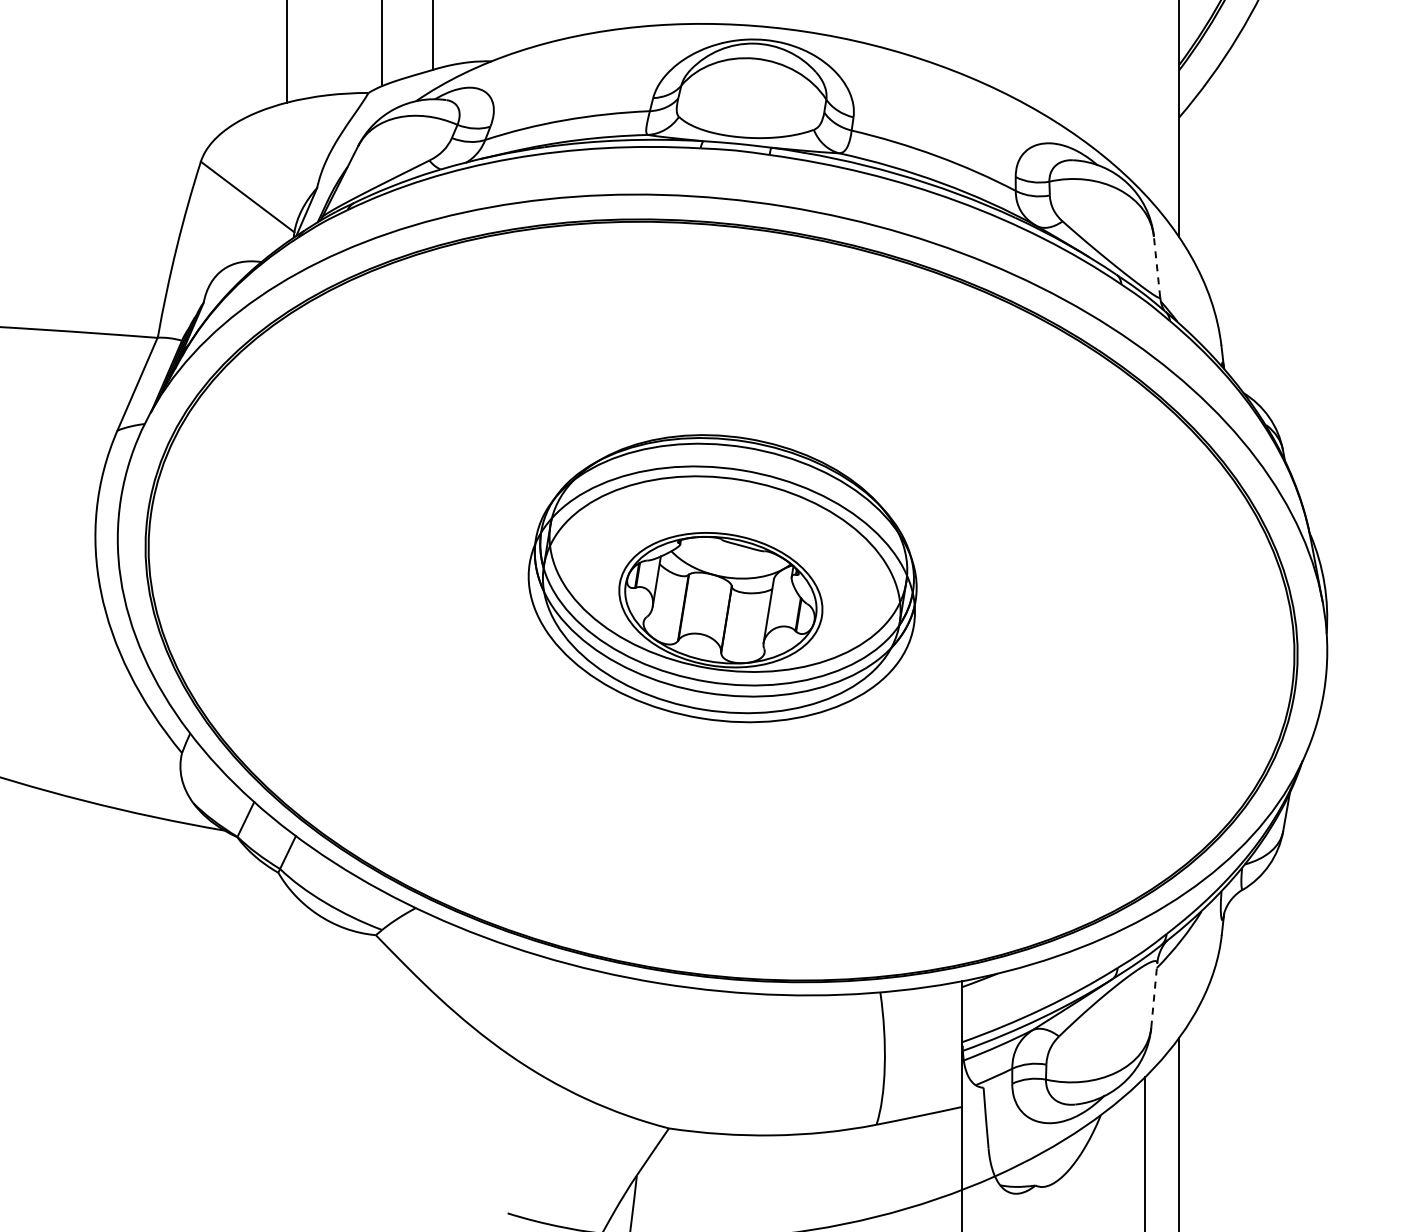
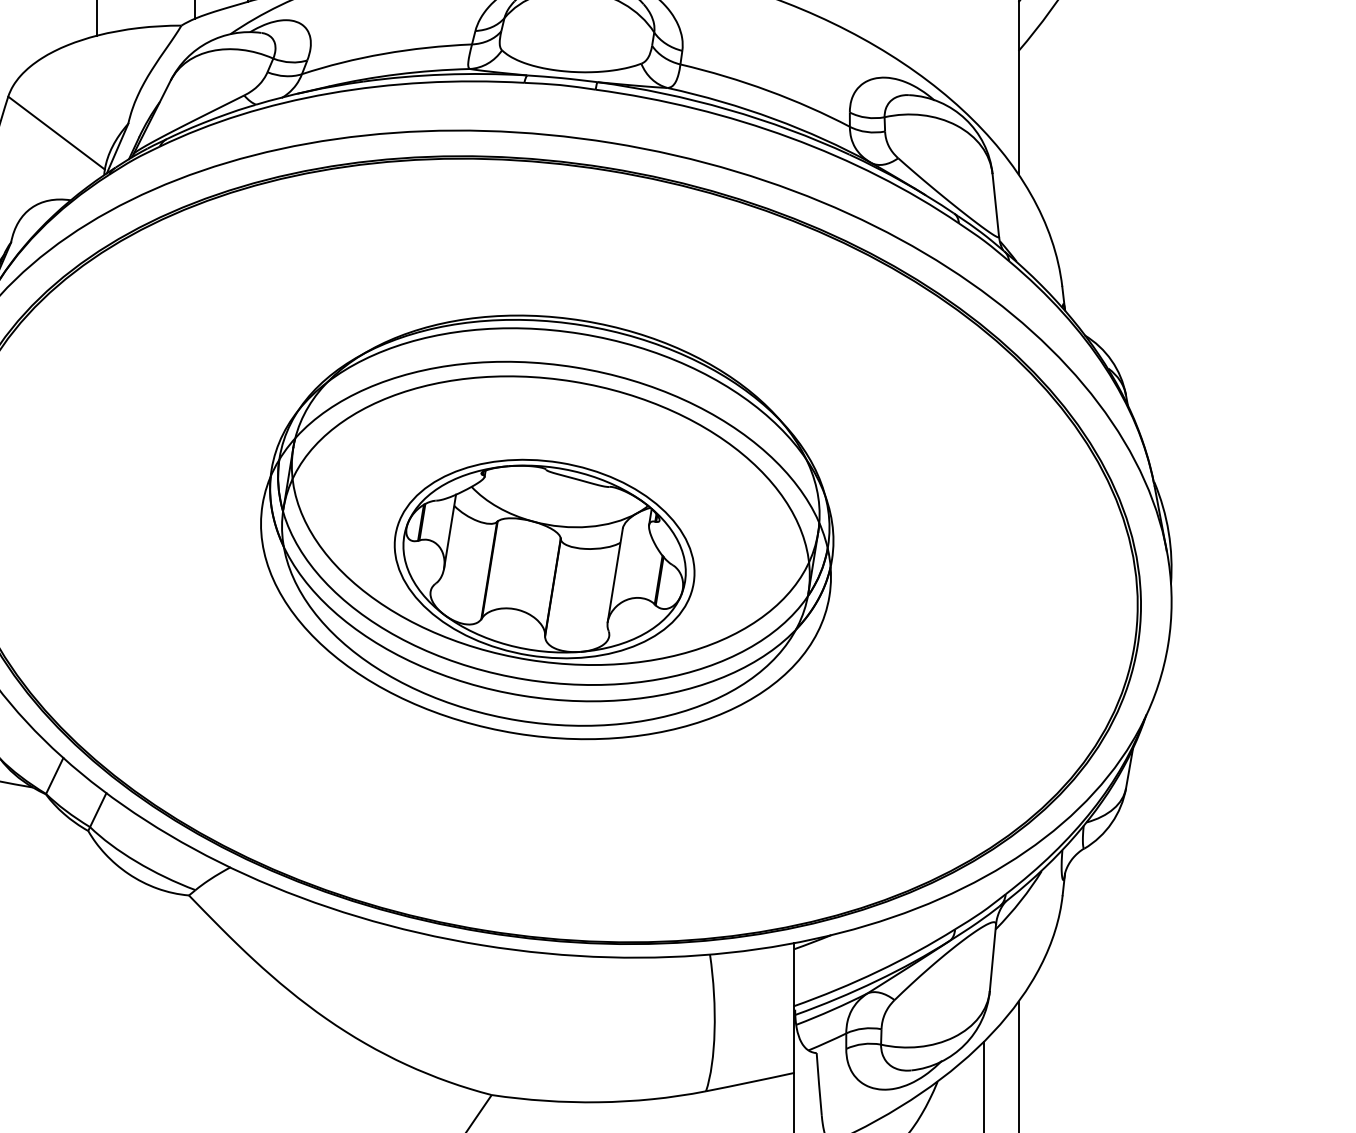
line: (1157, 266) -> (996, 204), dashed -> solid
part: (722, 578) -> (546, 527), size x1.43
line: (1154, 995) -> (993, 957), dashed -> solid

